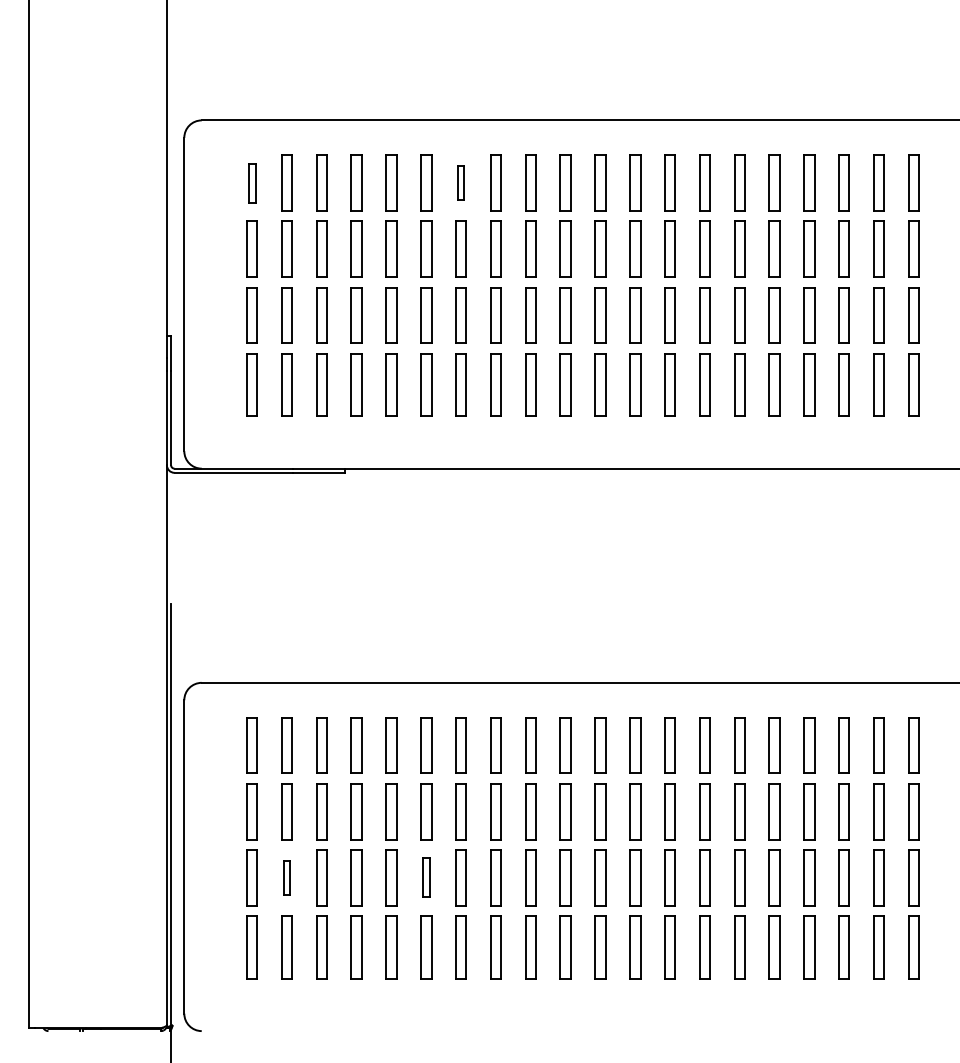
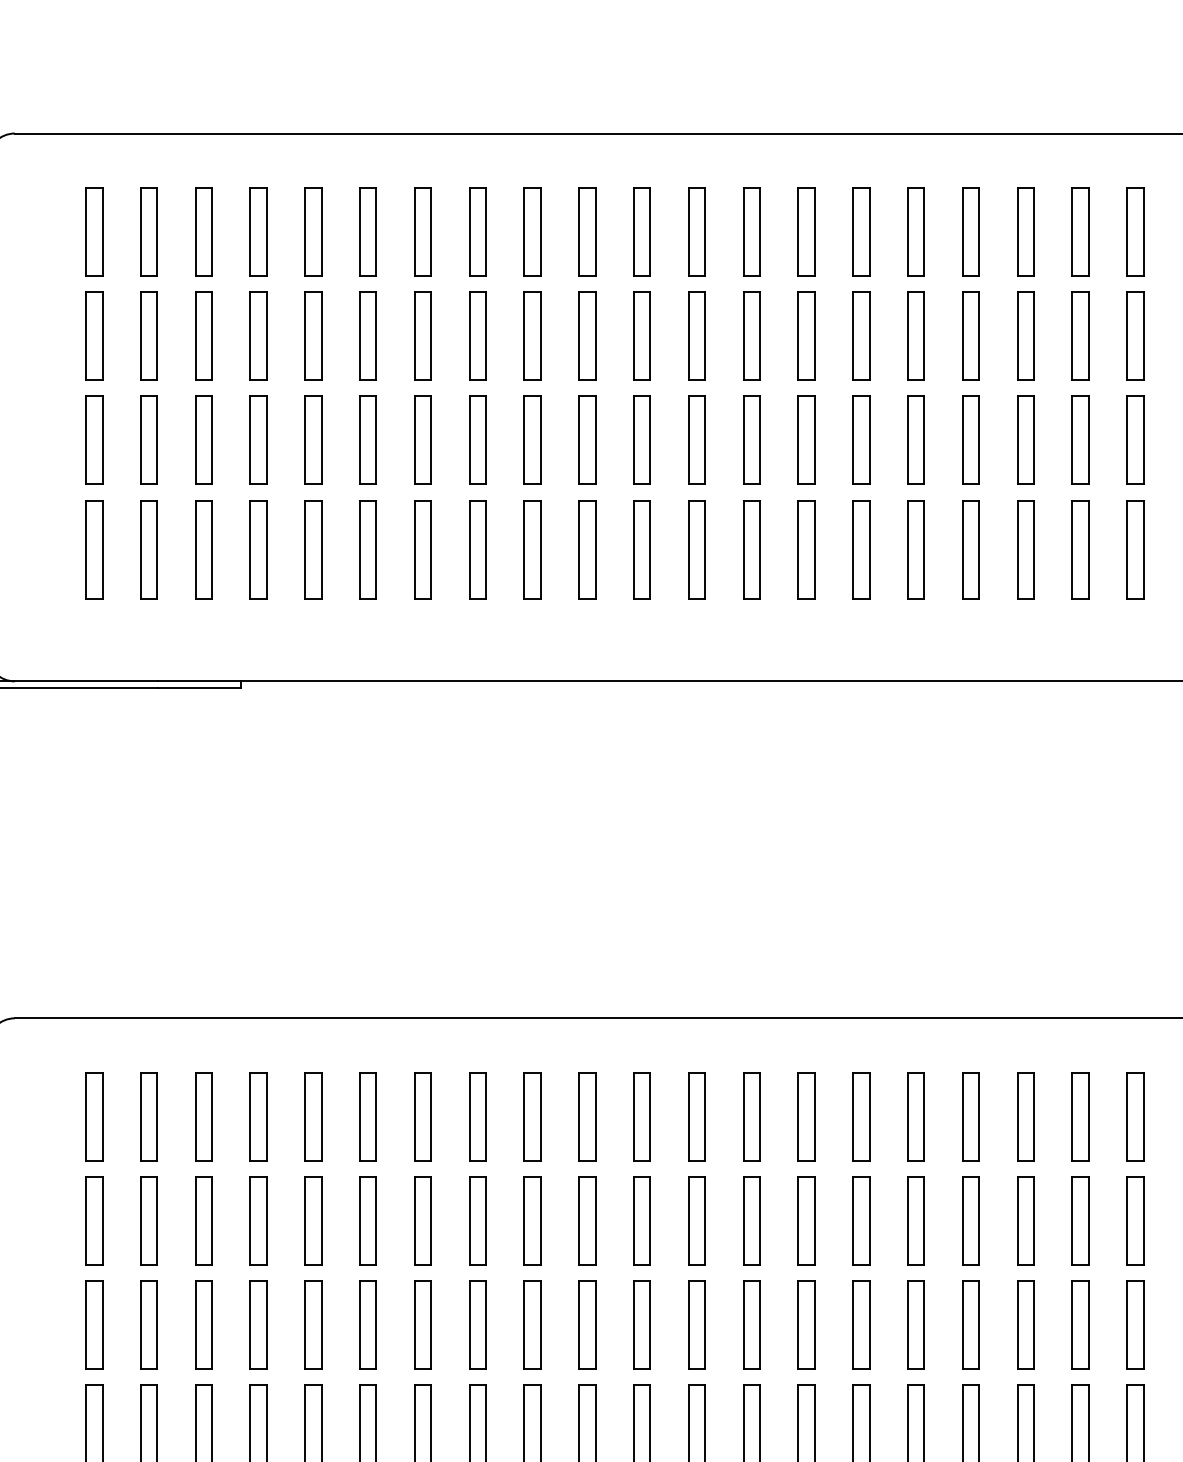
part: (251, 182) -> (93, 231), size x1.43
part: (460, 182) -> (421, 231), size x1.67
part: (286, 877) -> (148, 1324), size x1.67
part: (426, 877) -> (368, 1324), size x1.43

